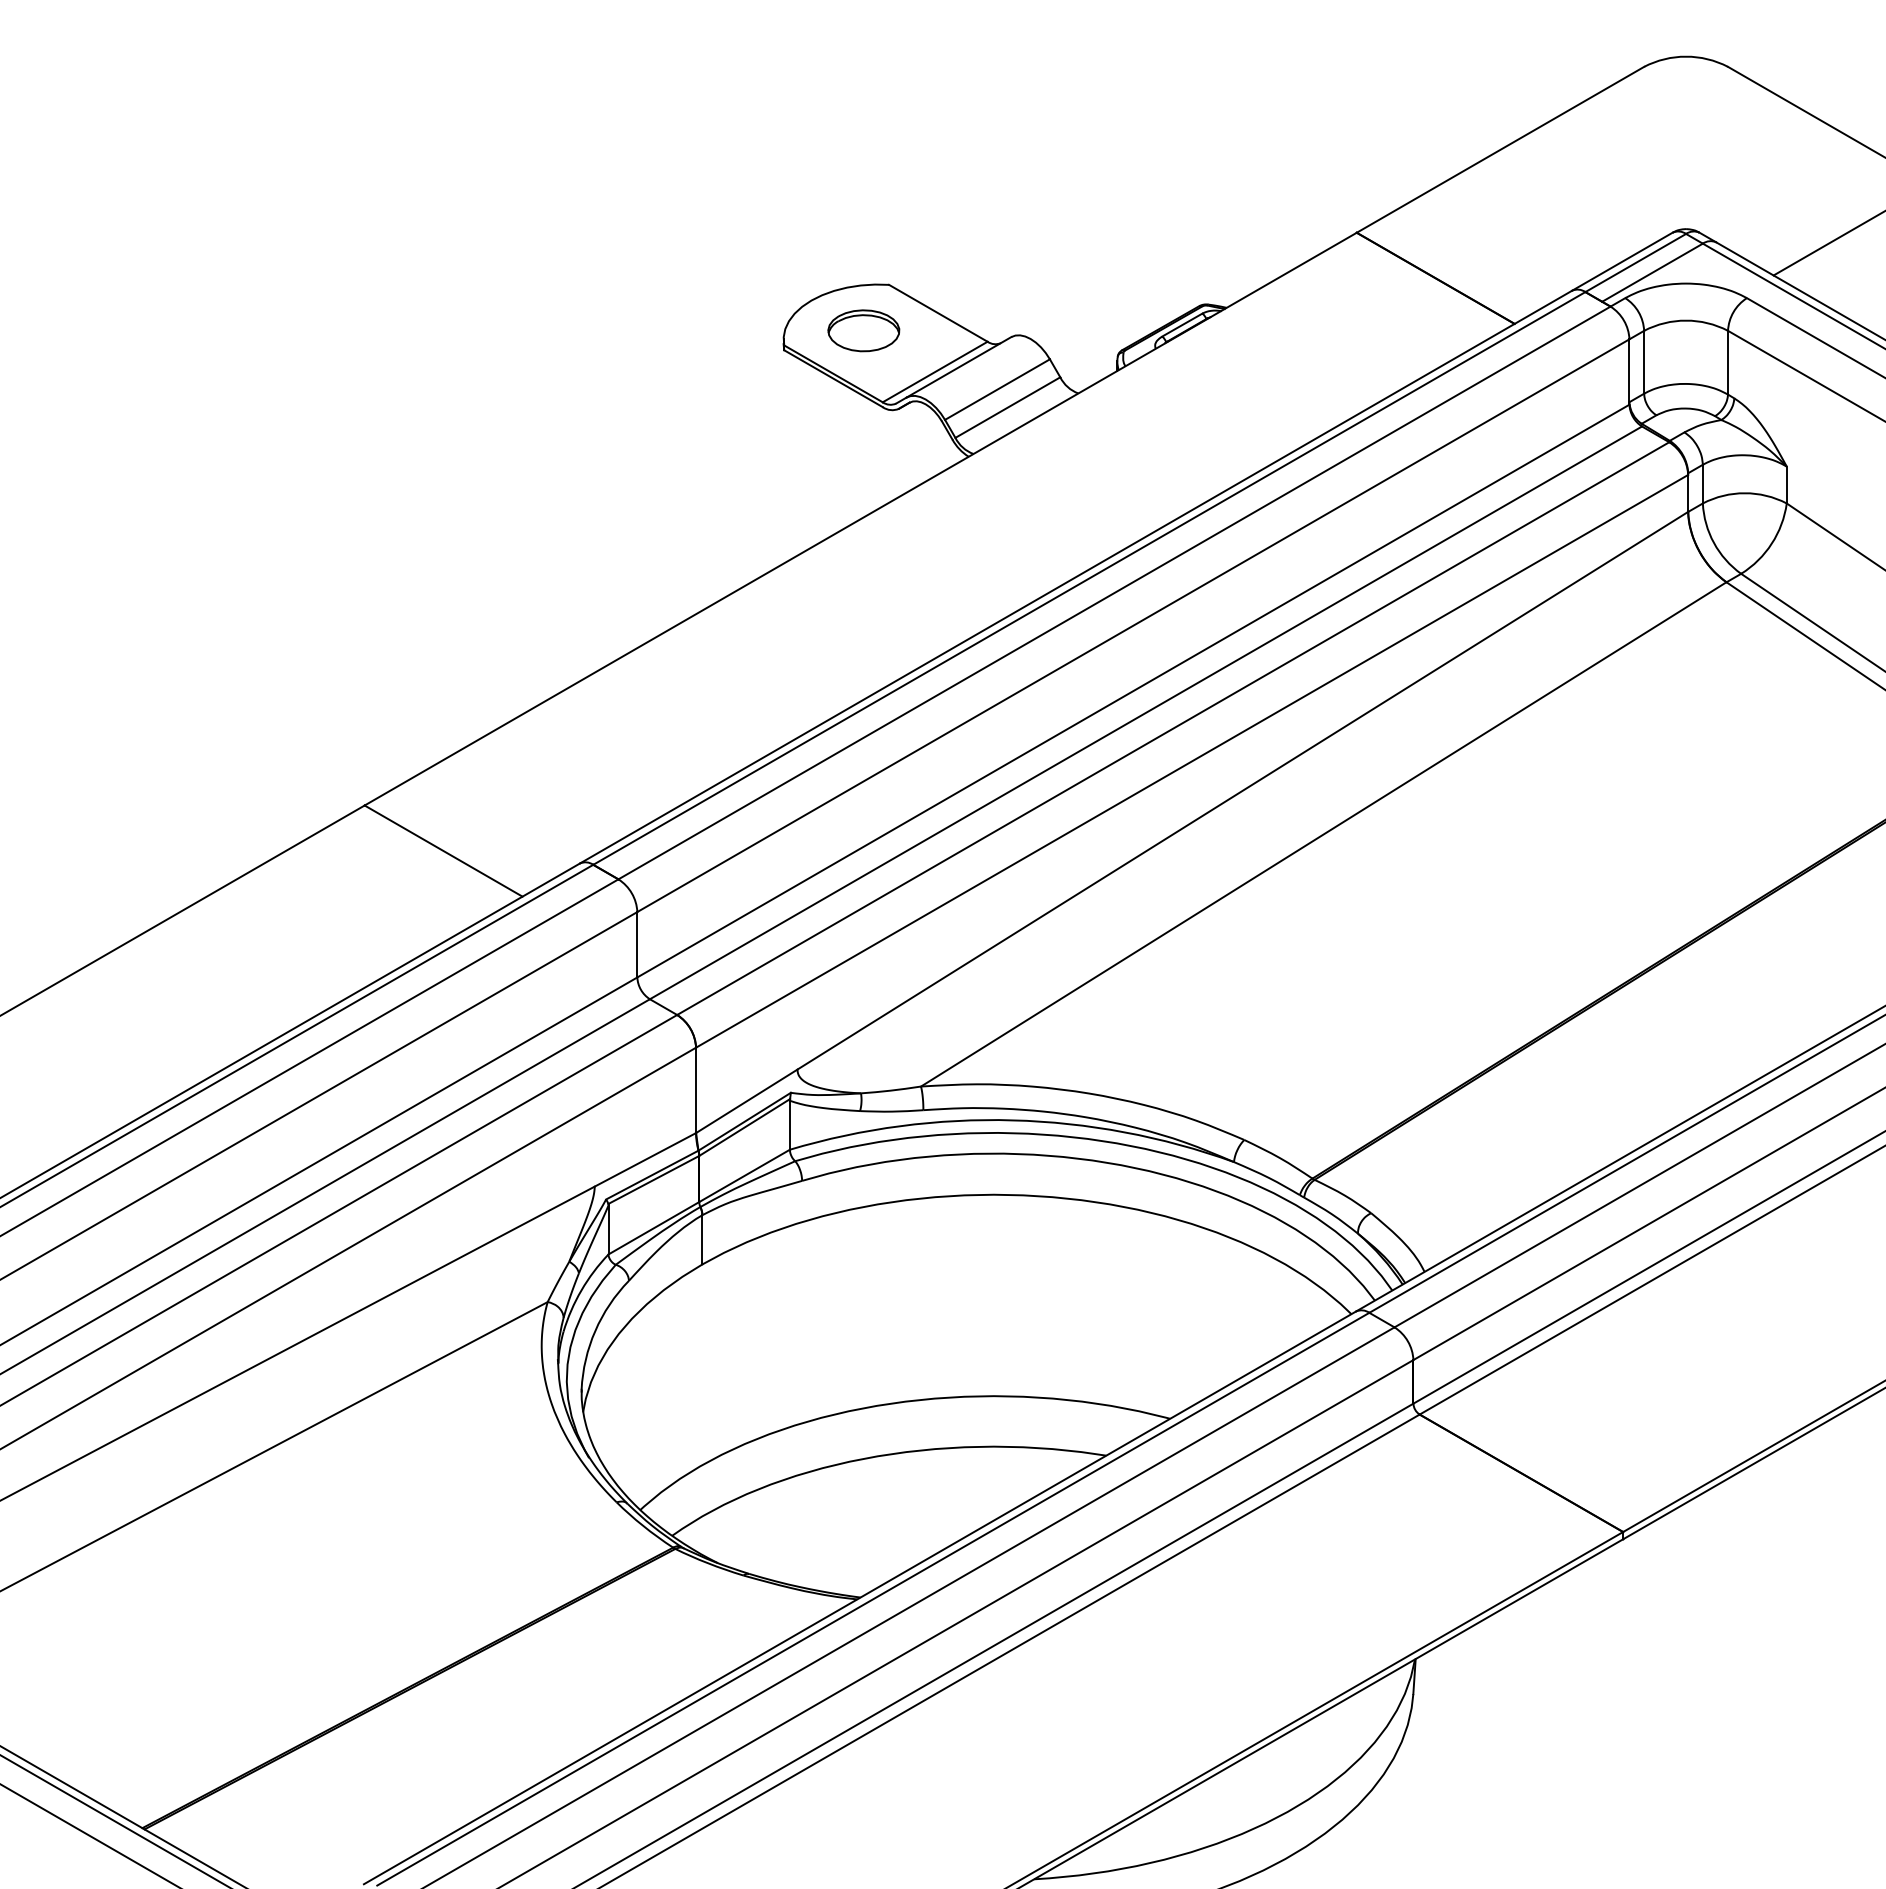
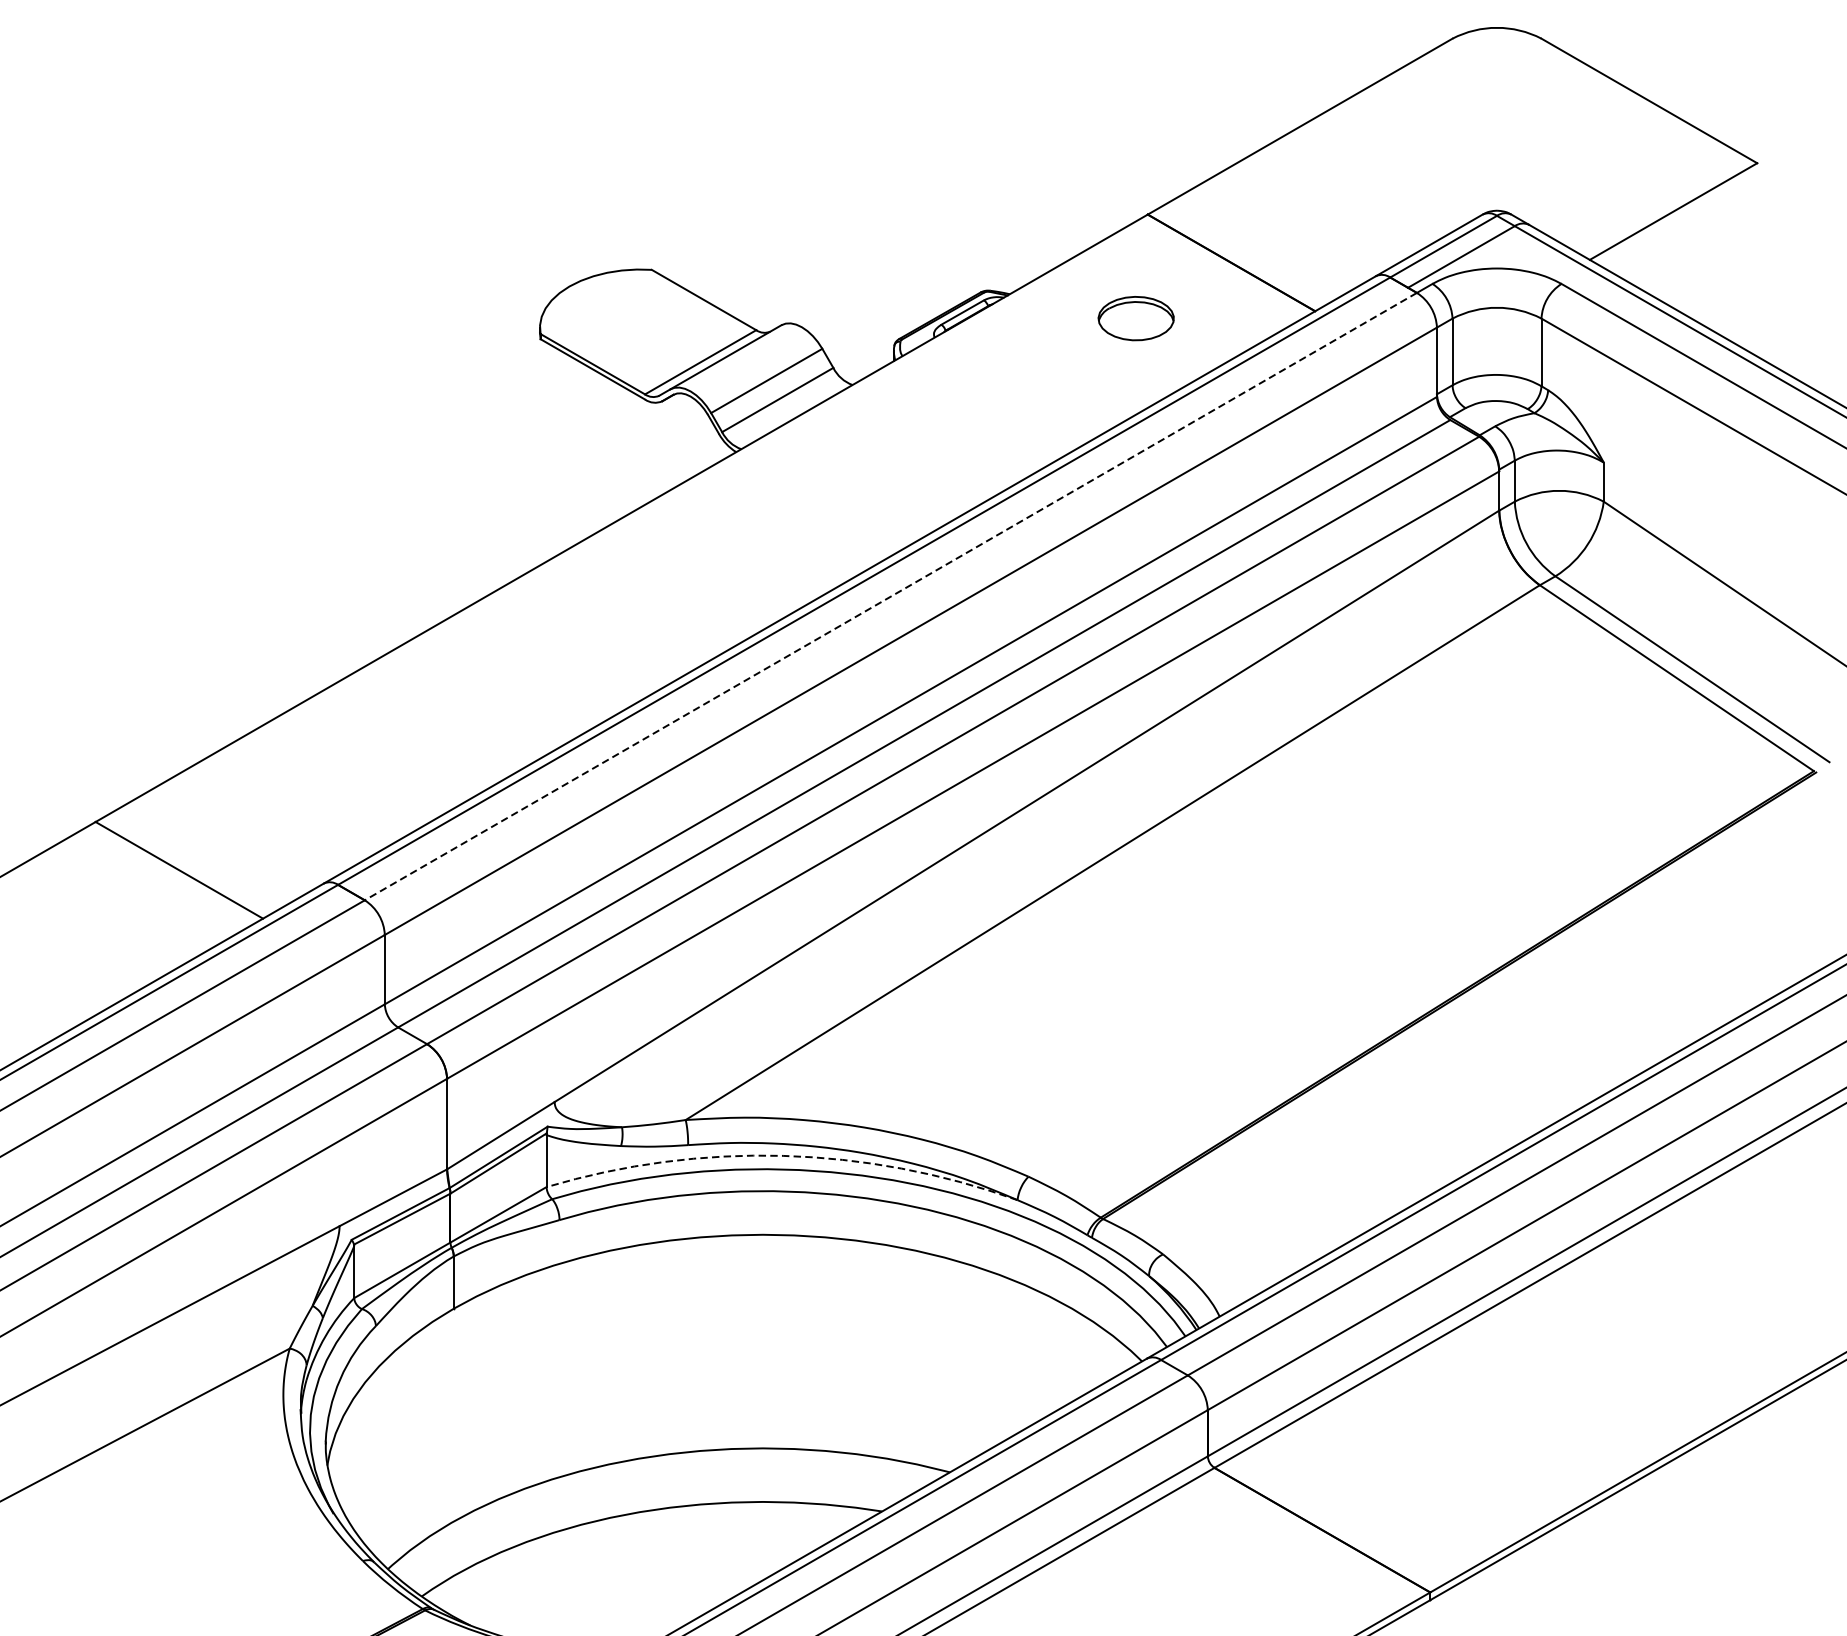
part: (863, 330) -> (1135, 318), moved
line: (1114, 592) -> (890, 596), solid -> dashed
arc: (1012, 1120) -> (782, 1156), solid -> dashed

